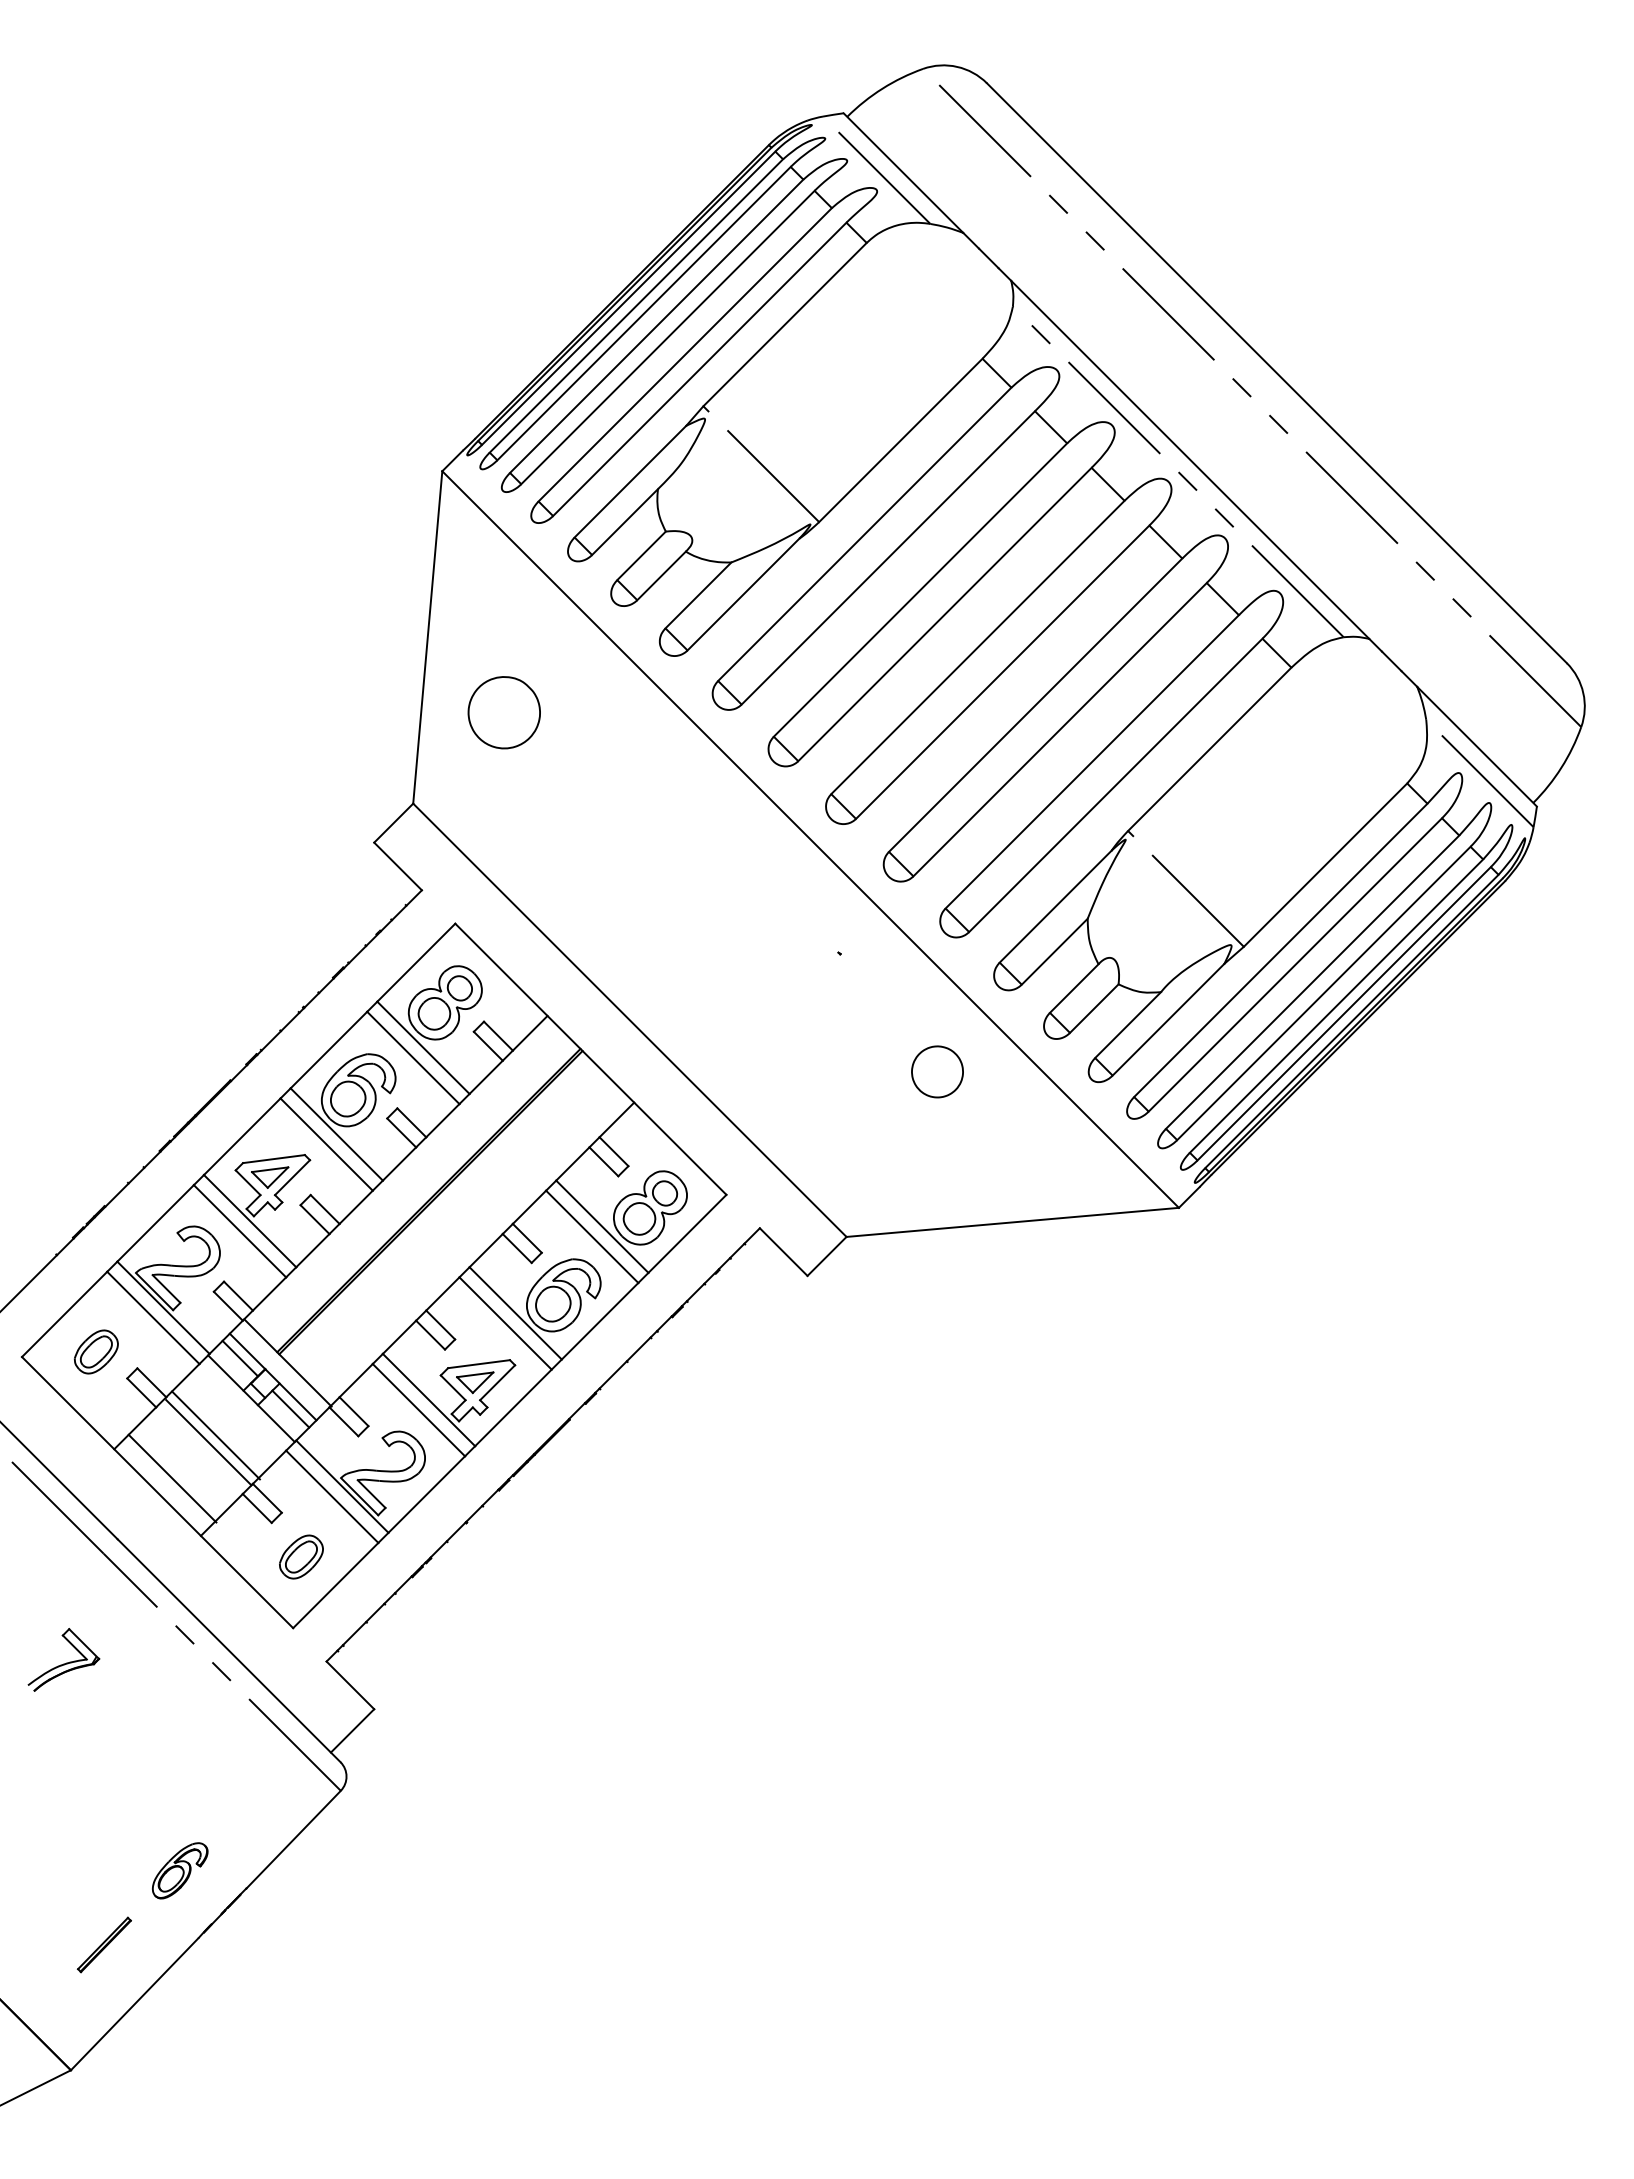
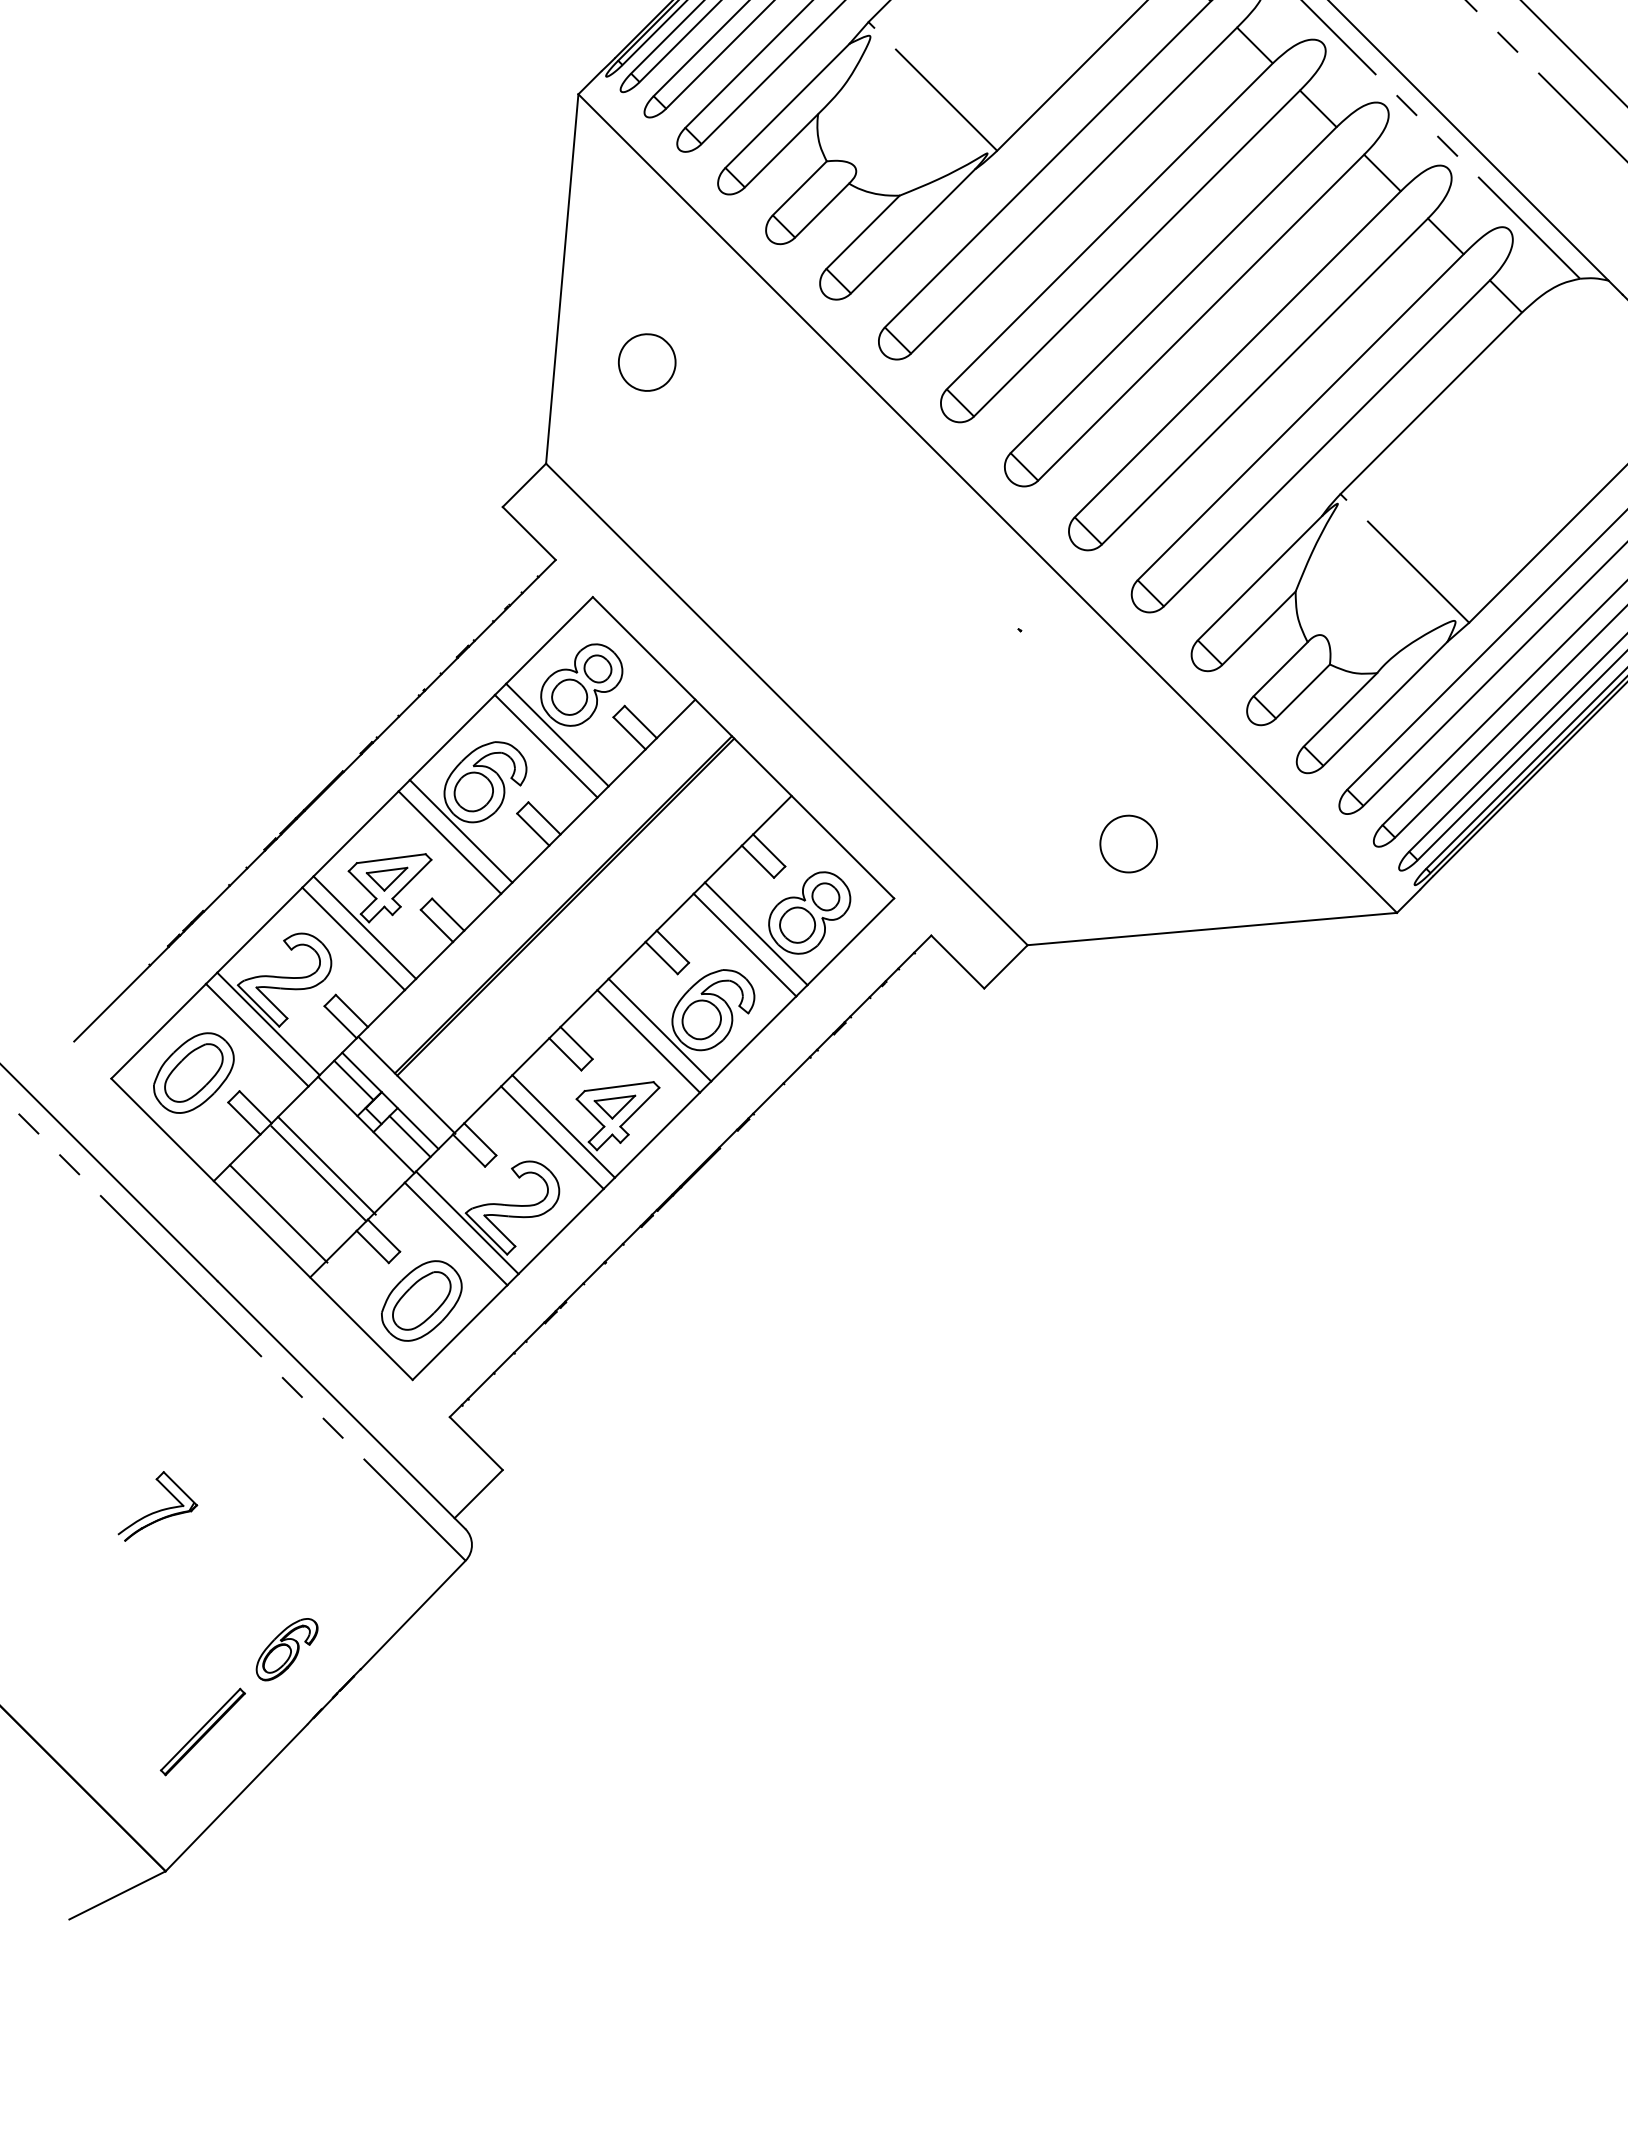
part: (503, 712) -> (646, 362), size x0.71
part: (937, 1071) -> (1128, 843), moved
part: (96, 1351) -> (194, 1072), size x1.67
part: (301, 1556) -> (421, 1300), size x1.67
part: (63, 1659) -> (157, 1505), moved
part: (104, 1944) -> (202, 1731), size x1.43

